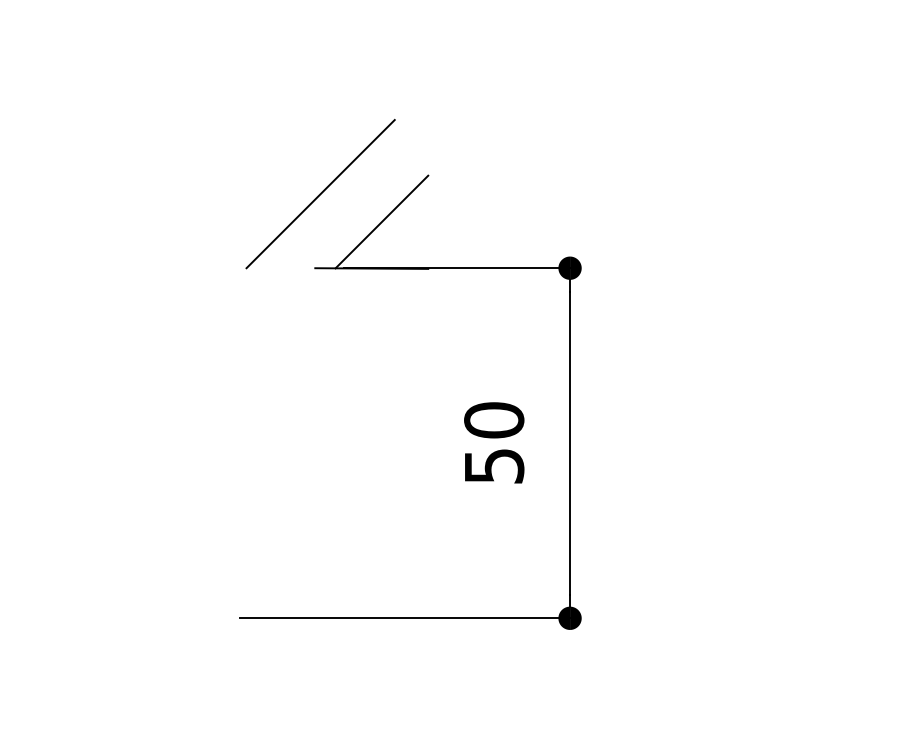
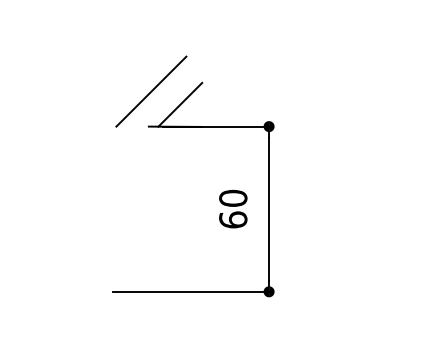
text: (494, 465) -> (233, 219), 50 -> 60

